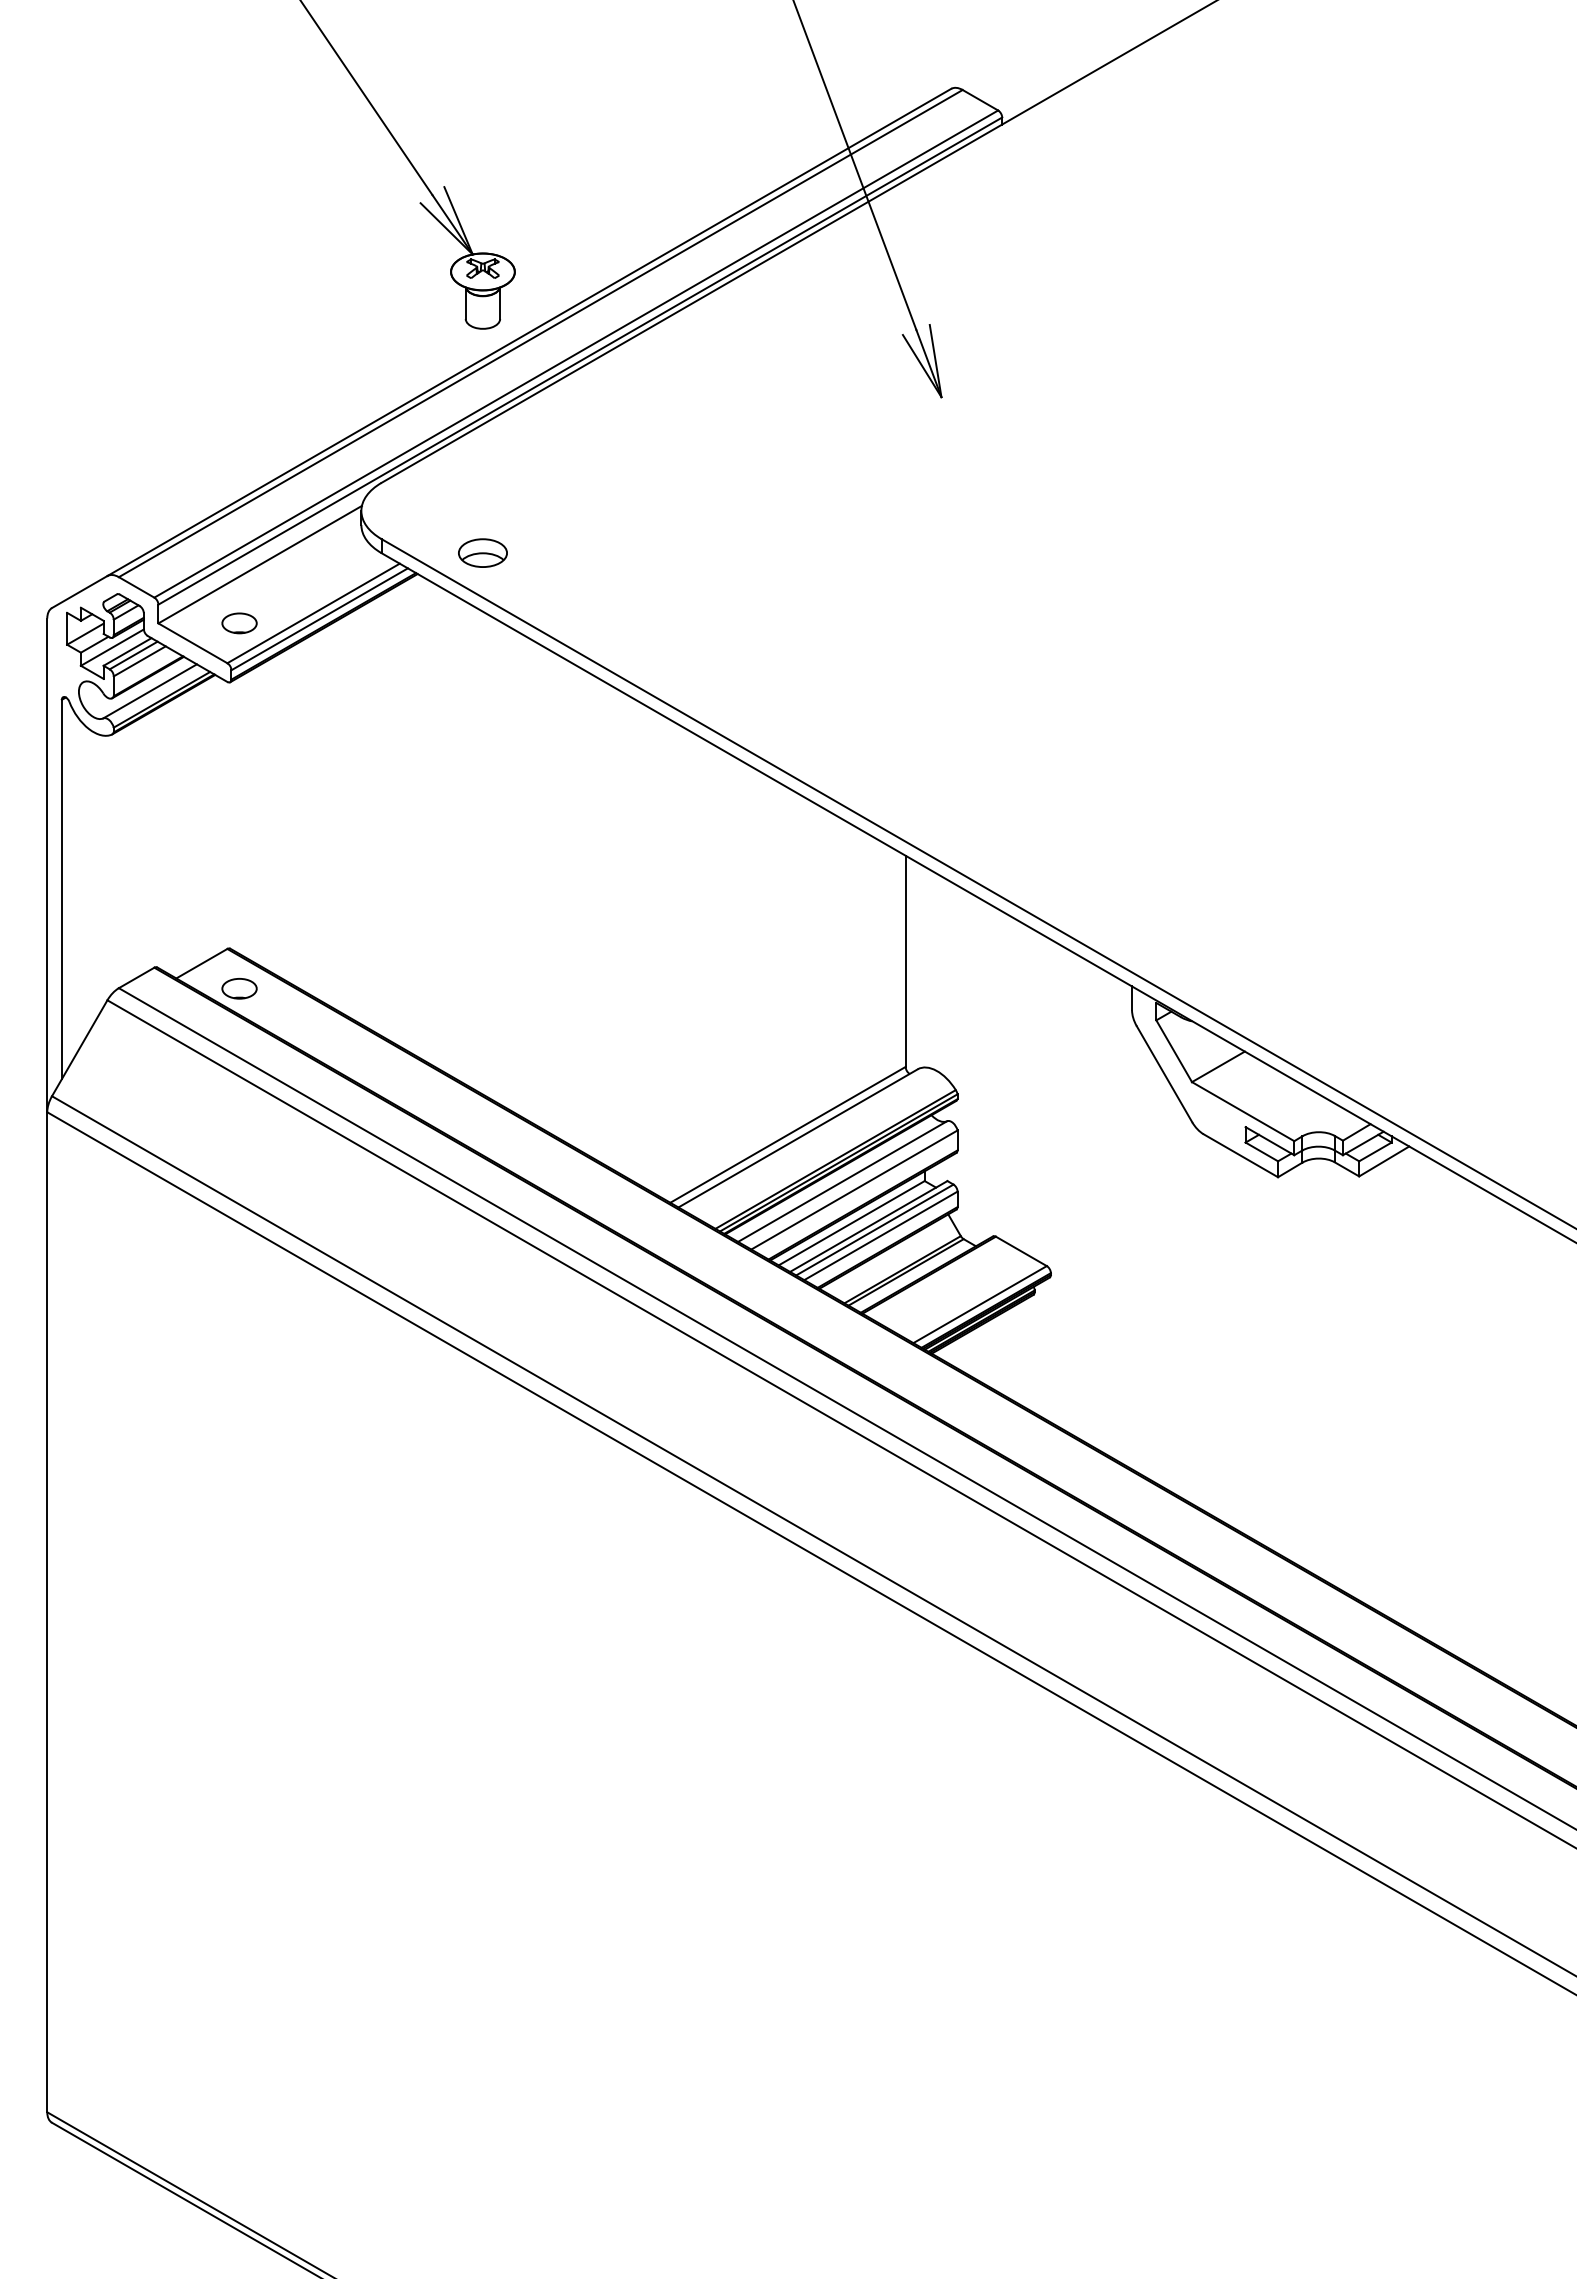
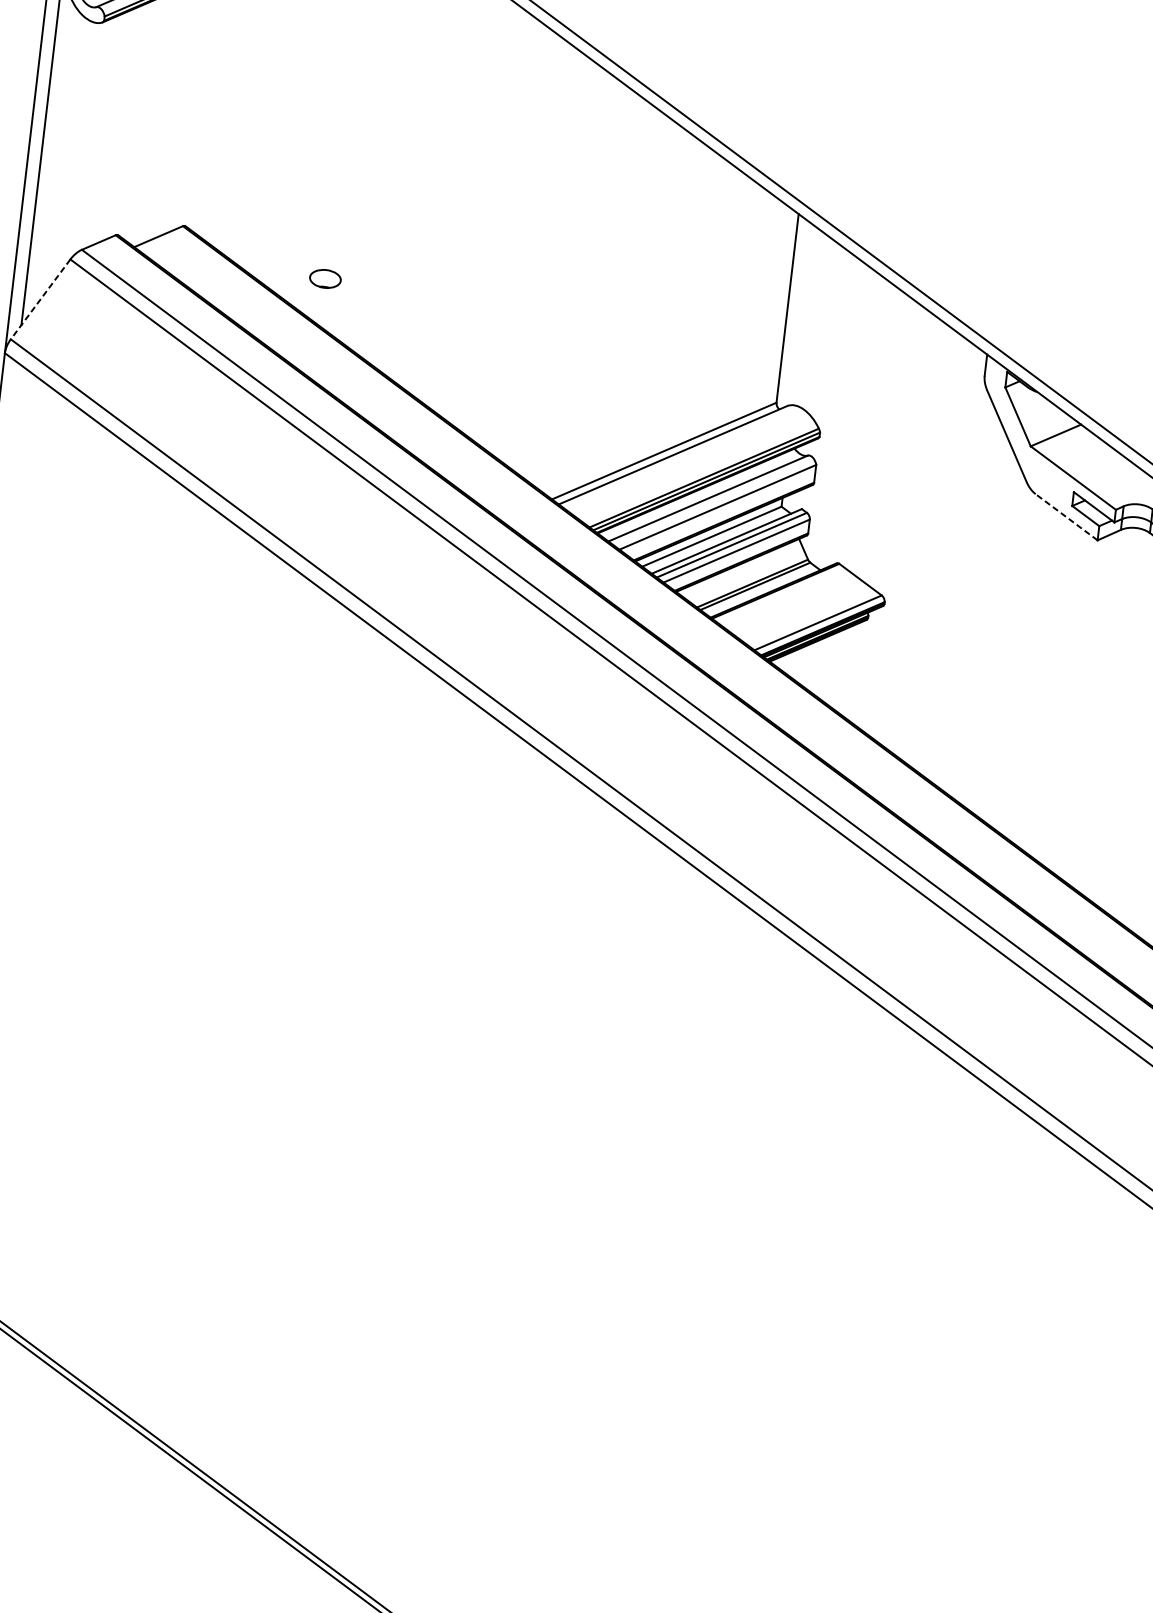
part: (239, 988) -> (325, 278), moved
line: (79, 1048) -> (40, 299), solid -> dashed
line: (1240, 1155) -> (1066, 517), solid -> dashed

